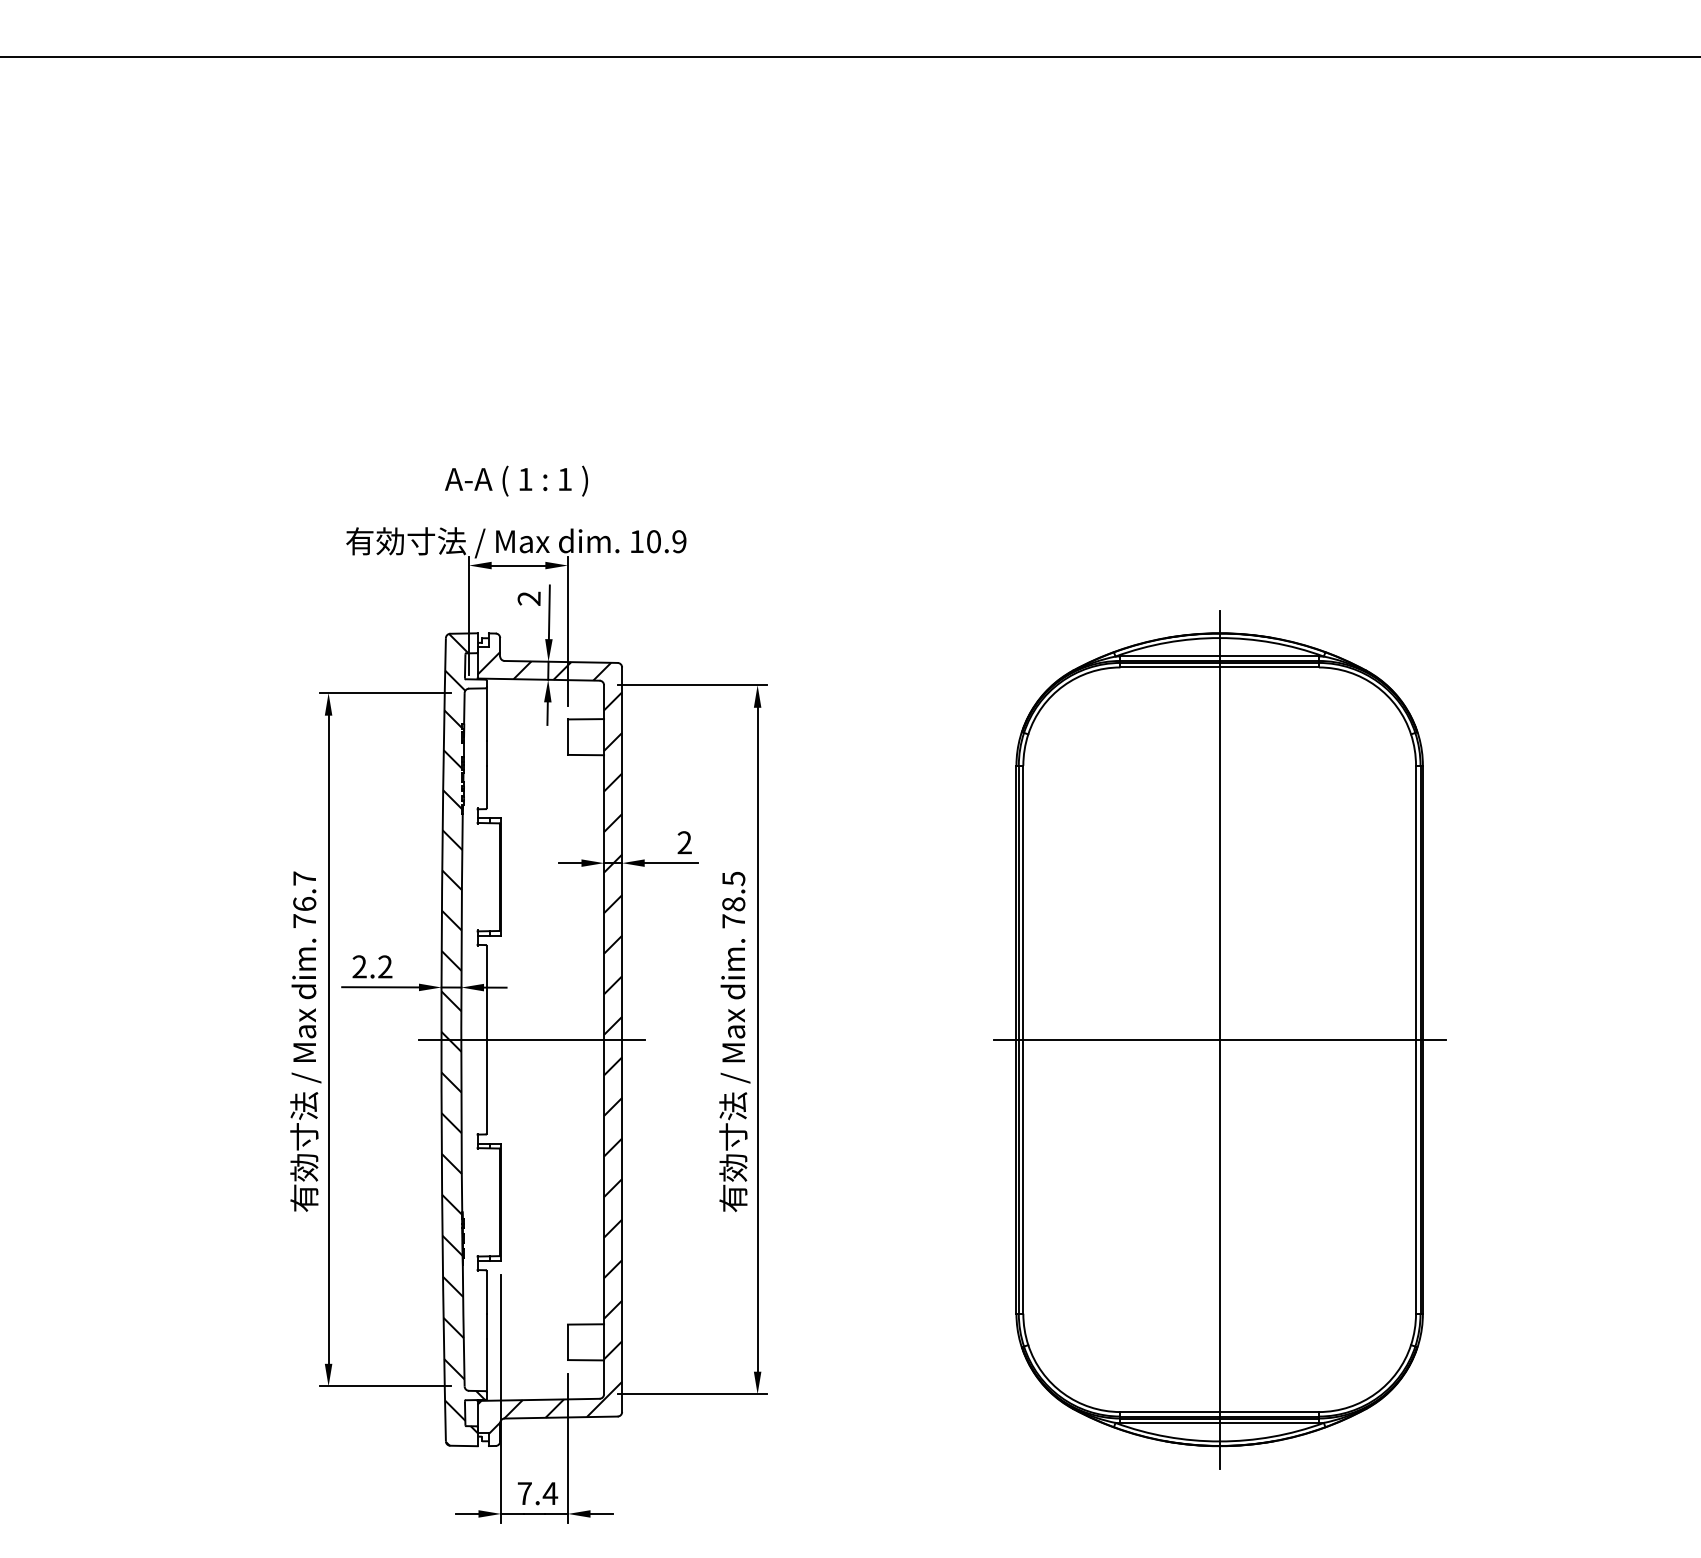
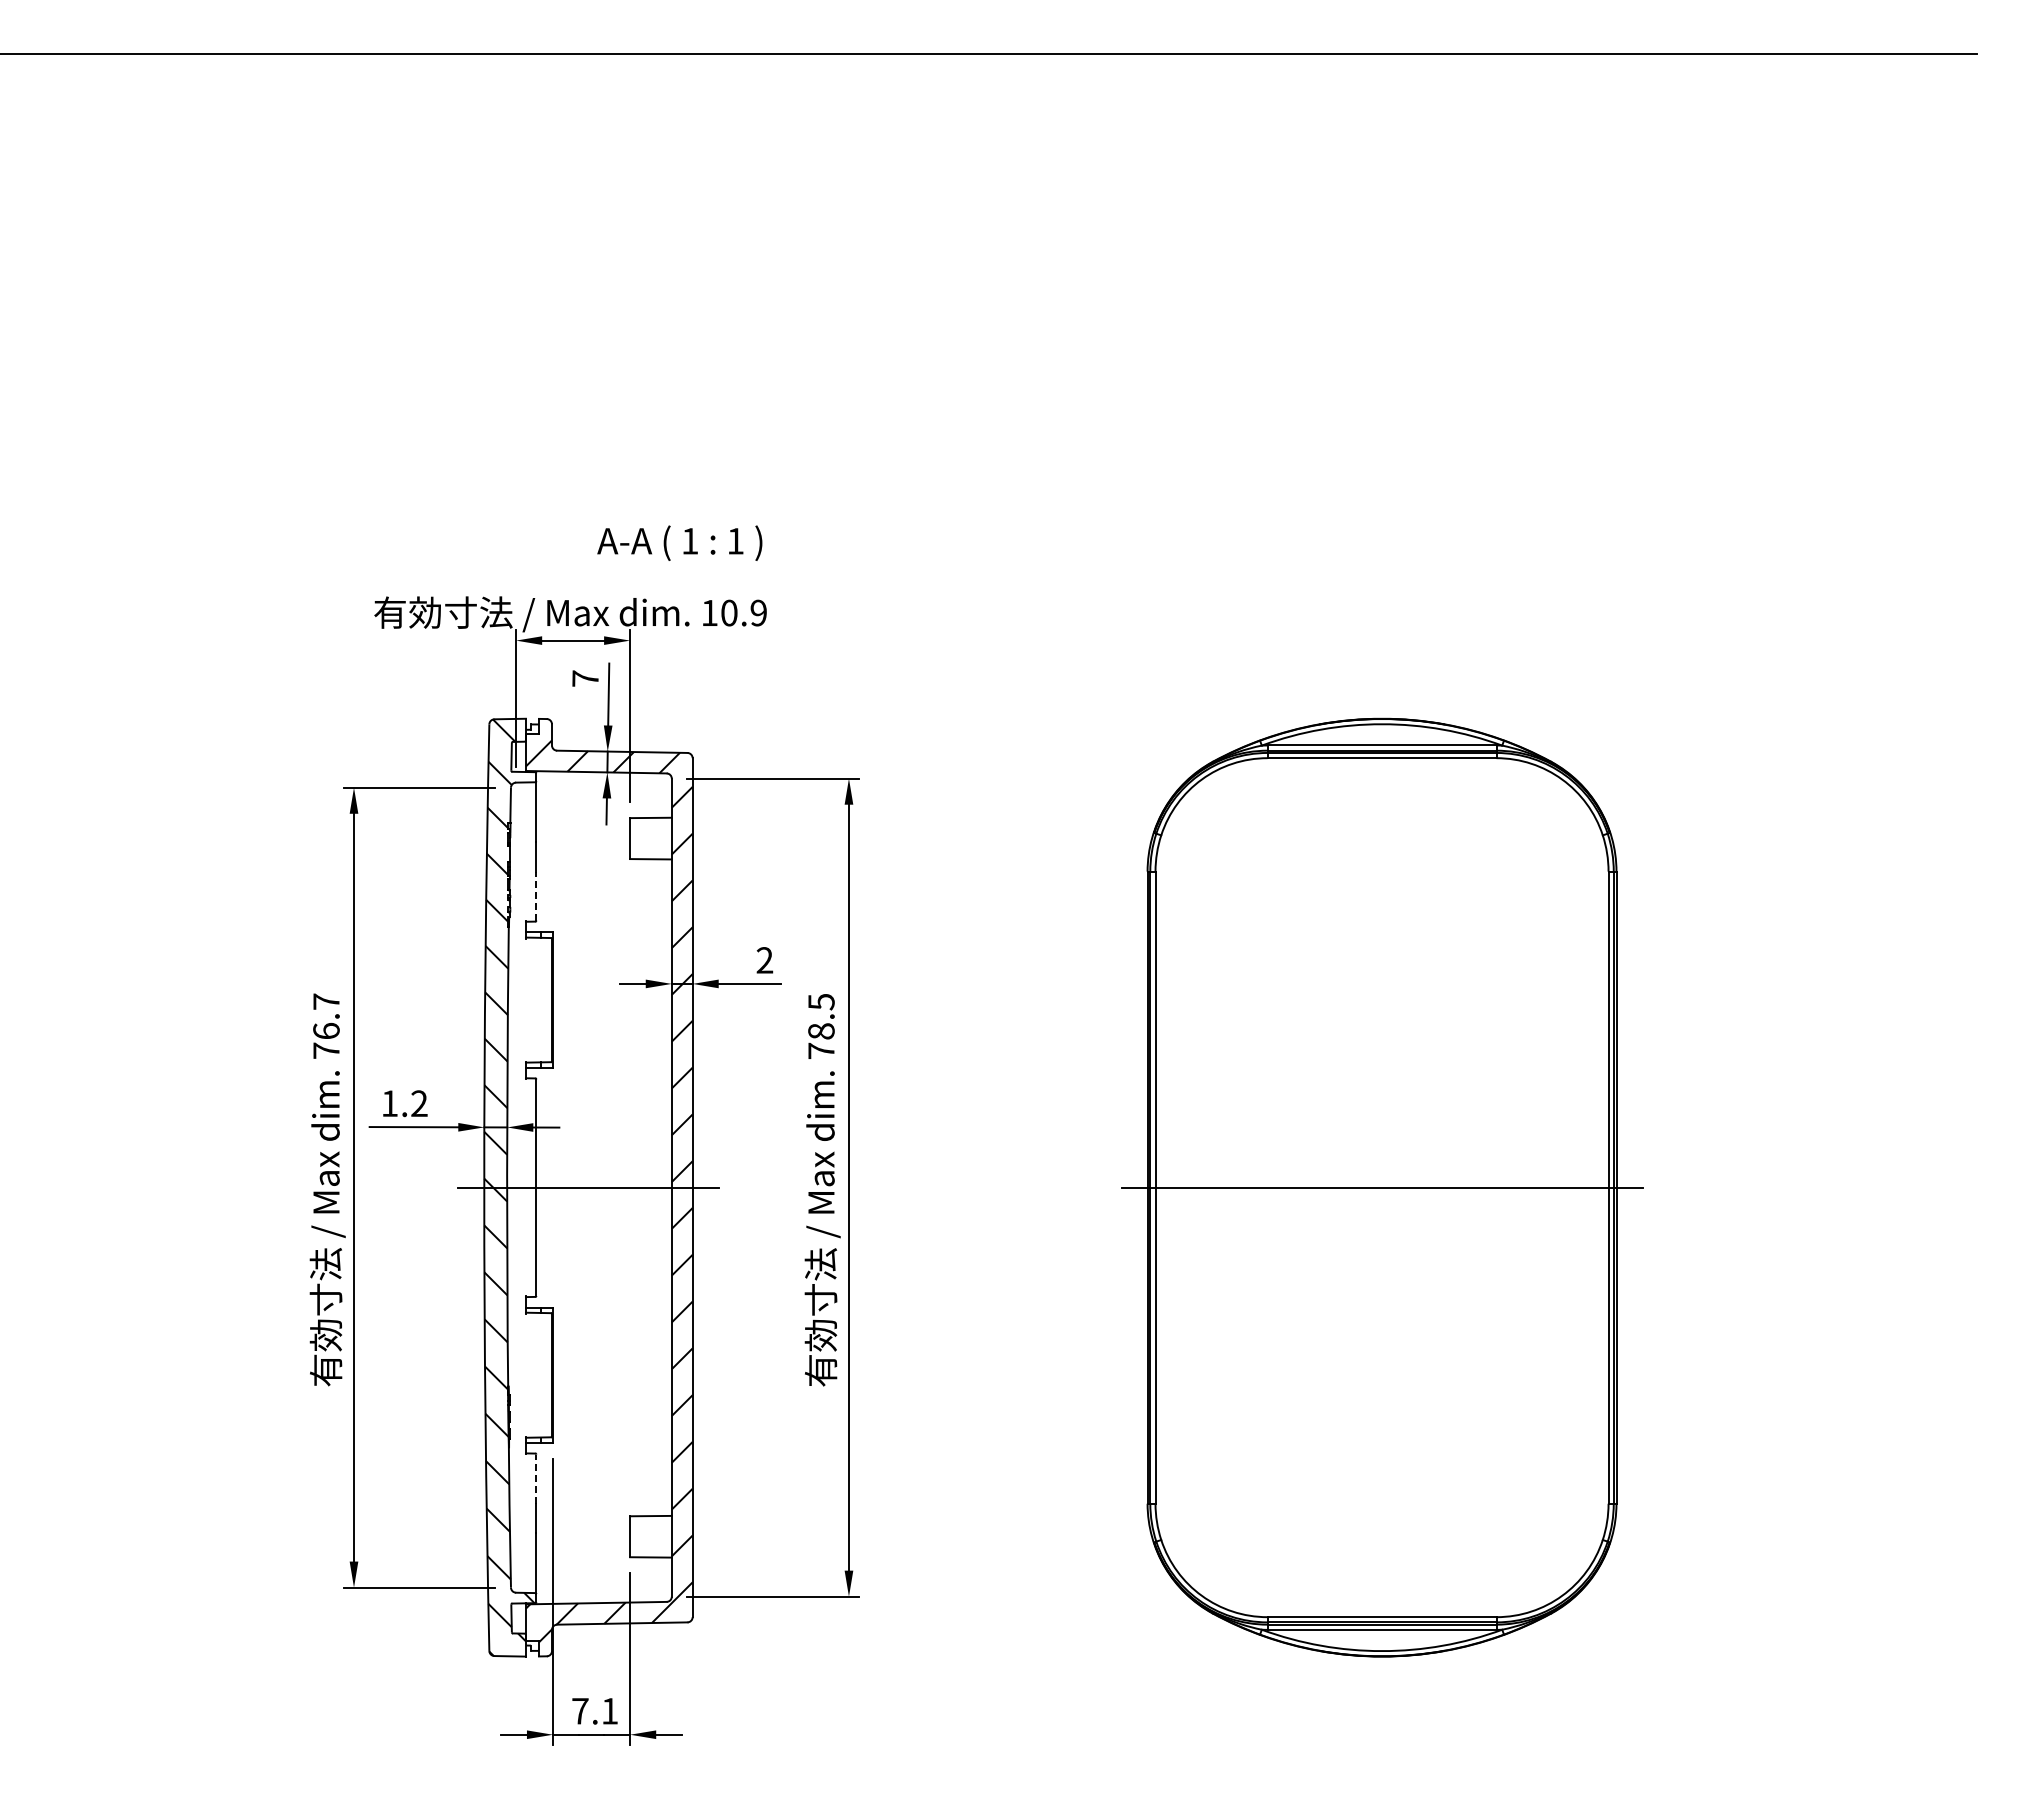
text: (516, 480) -> (679, 542), moved
text: (529, 598) -> (585, 678), 2 -> 7
line: (486, 786) -> (536, 895), solid -> dashed
text: (359, 966) -> (389, 1103), 2.2 -> 1.2
line: (1220, 1039) -> (1382, 1187), removed
line: (486, 1292) -> (536, 1479), solid -> dashed
text: (550, 1493) -> (609, 1711), 7.4 -> 7.1

